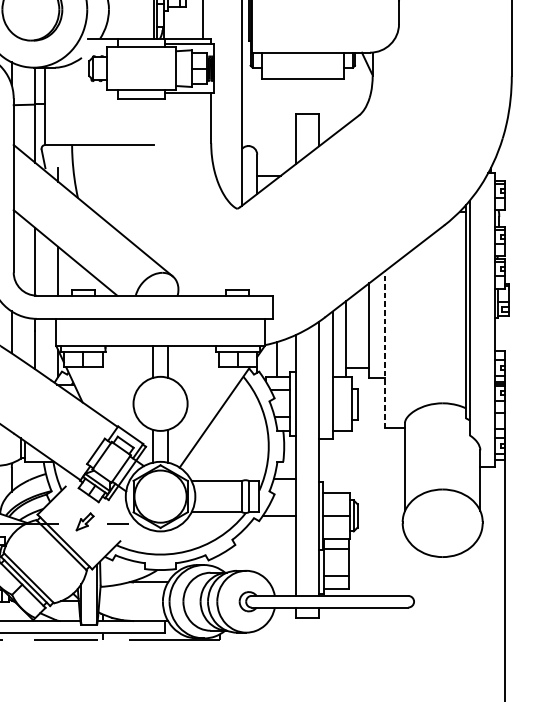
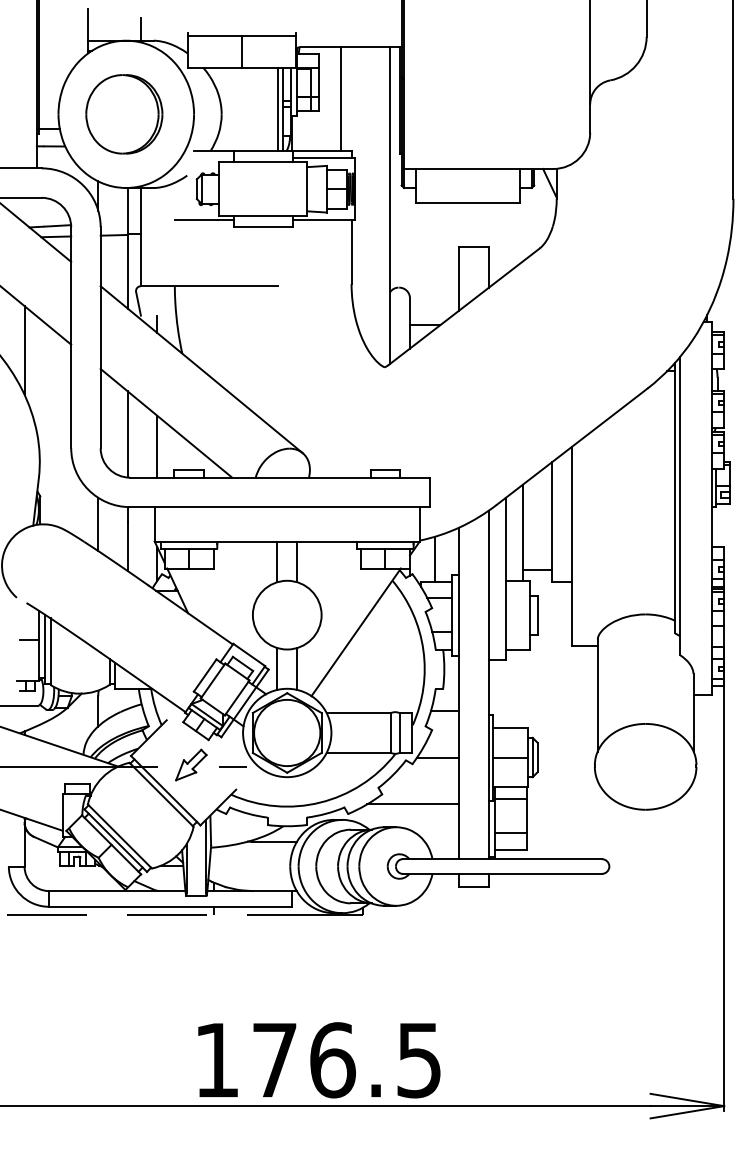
line: (94, 93) -> (203, 220), added
line: (385, 349) -> (572, 546), dashed -> solid
part: (85, 521) -> (191, 764), size x1.43
line: (259, 552) -> (413, 804), added

